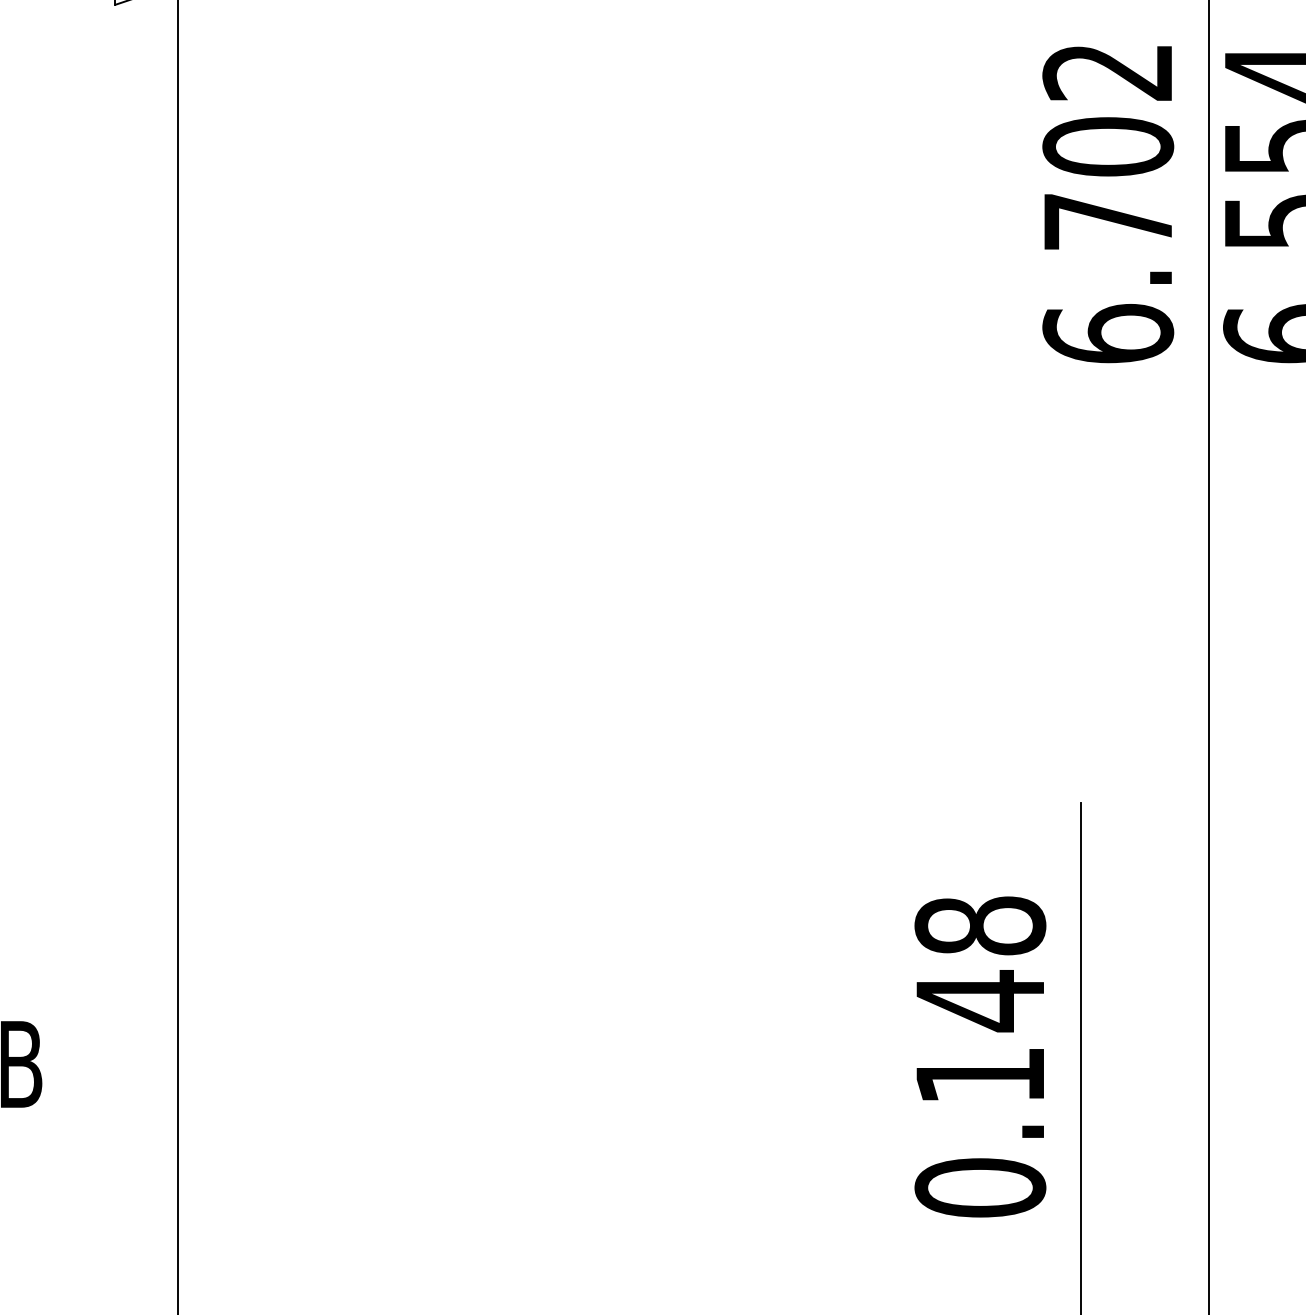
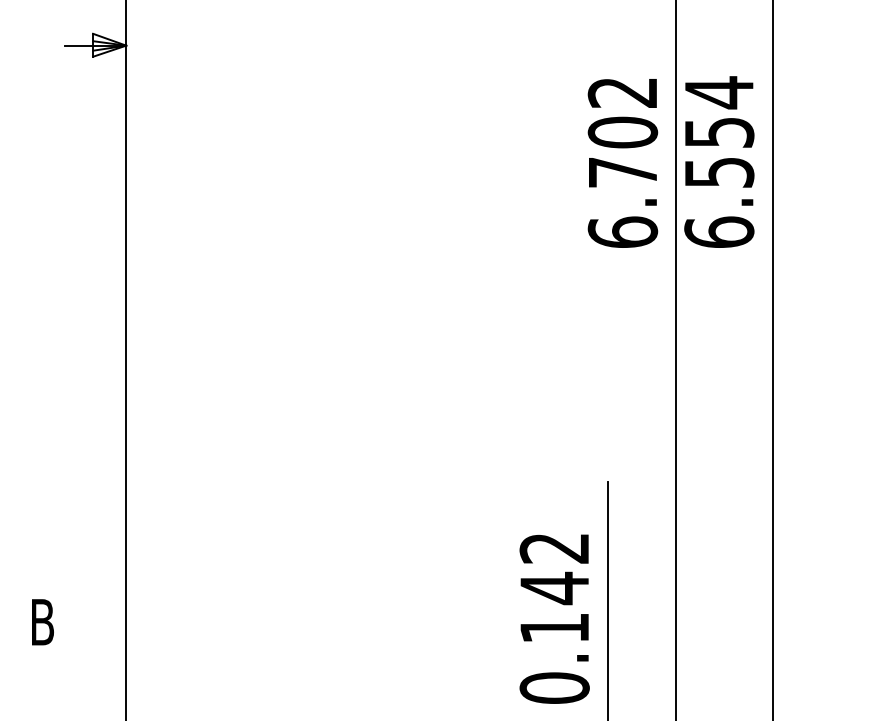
text: (979, 924) -> (554, 547), 0.148 -> 0.142

